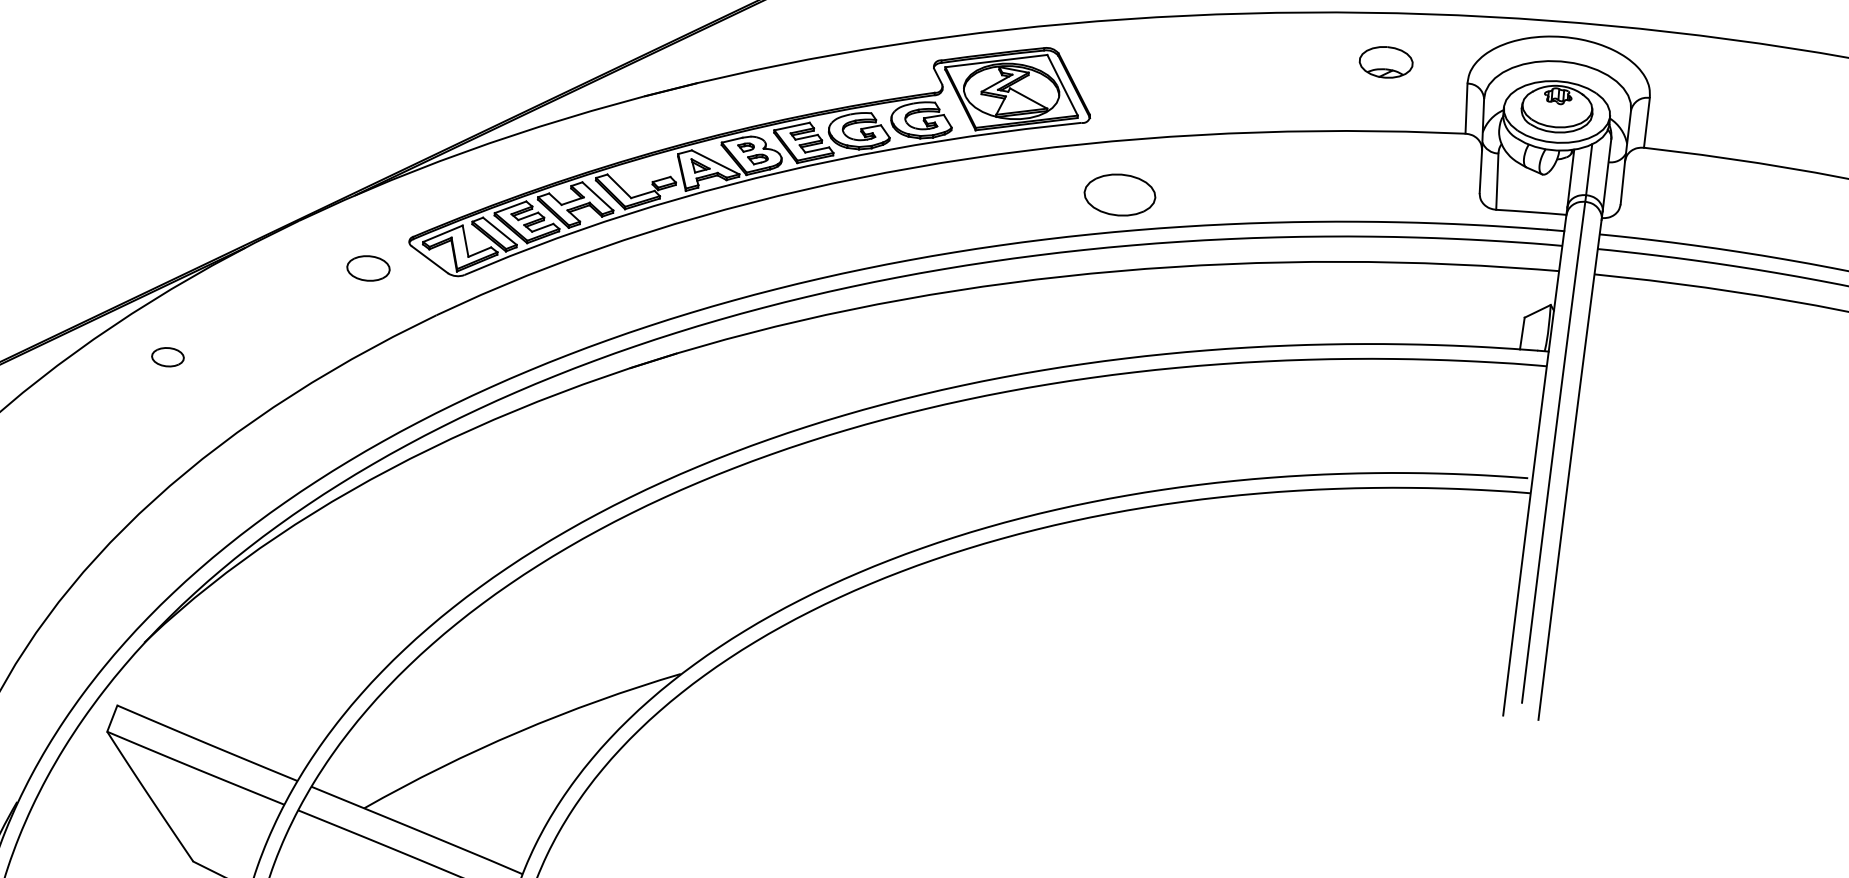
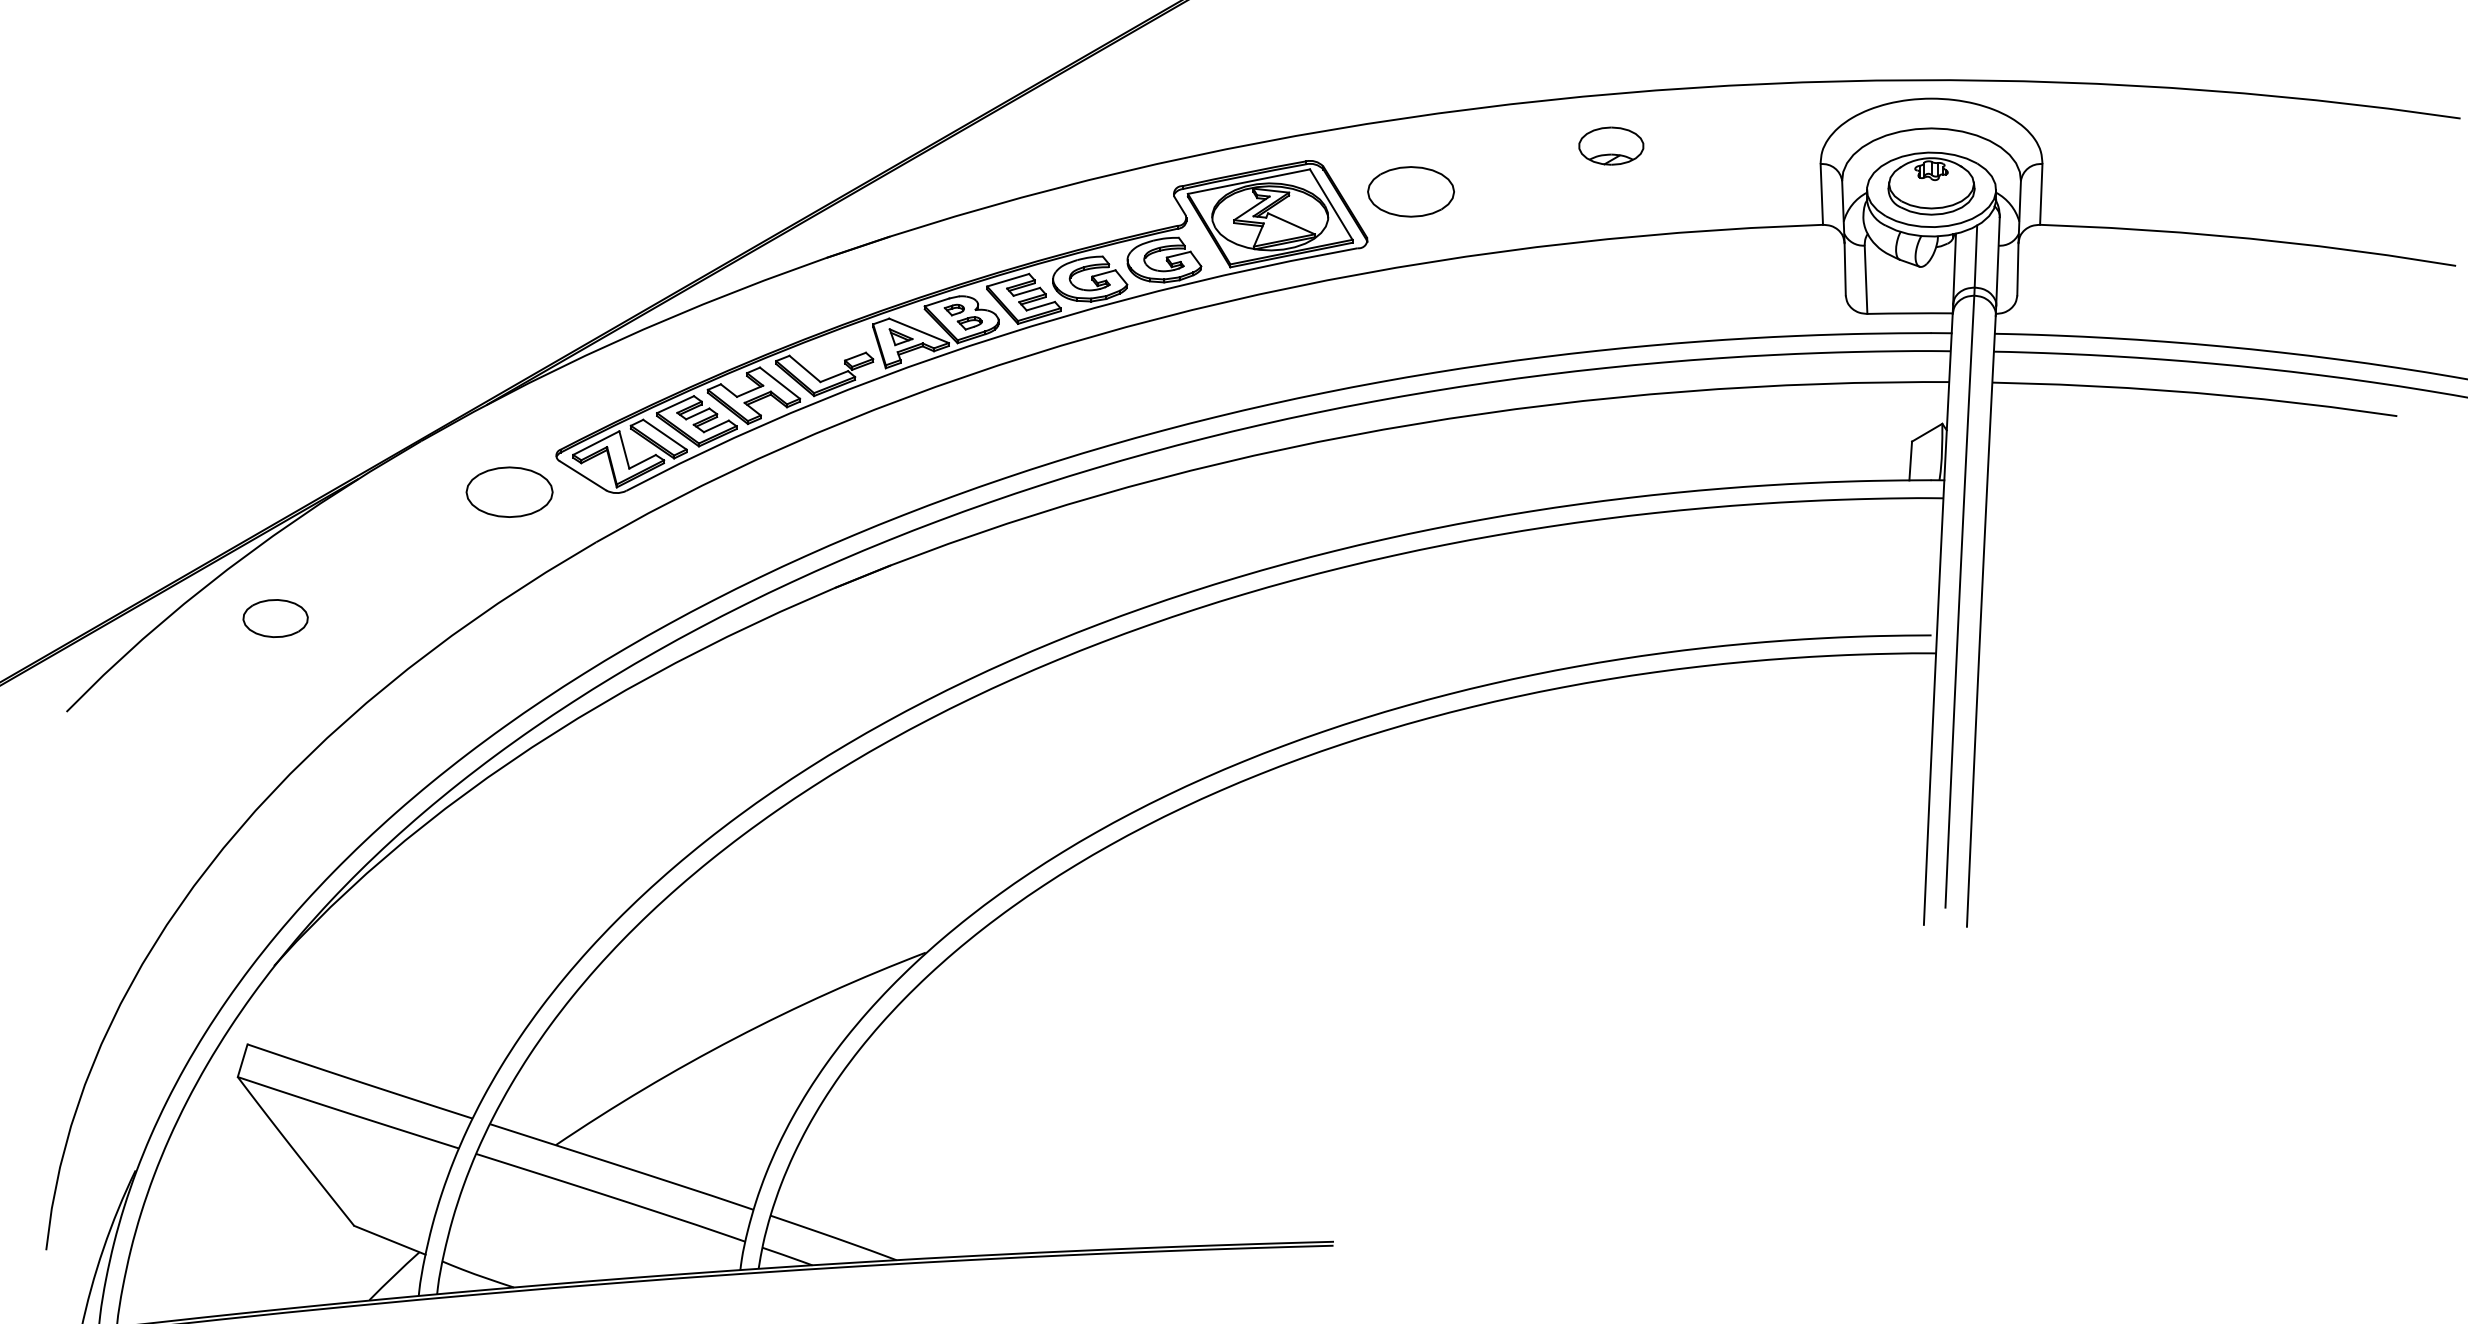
part: (1386, 61) -> (1611, 145), moved
part: (1119, 194) -> (1410, 191), moved
part: (368, 267) -> (509, 491), size x1.67
part: (167, 357) -> (275, 618), size x1.67

